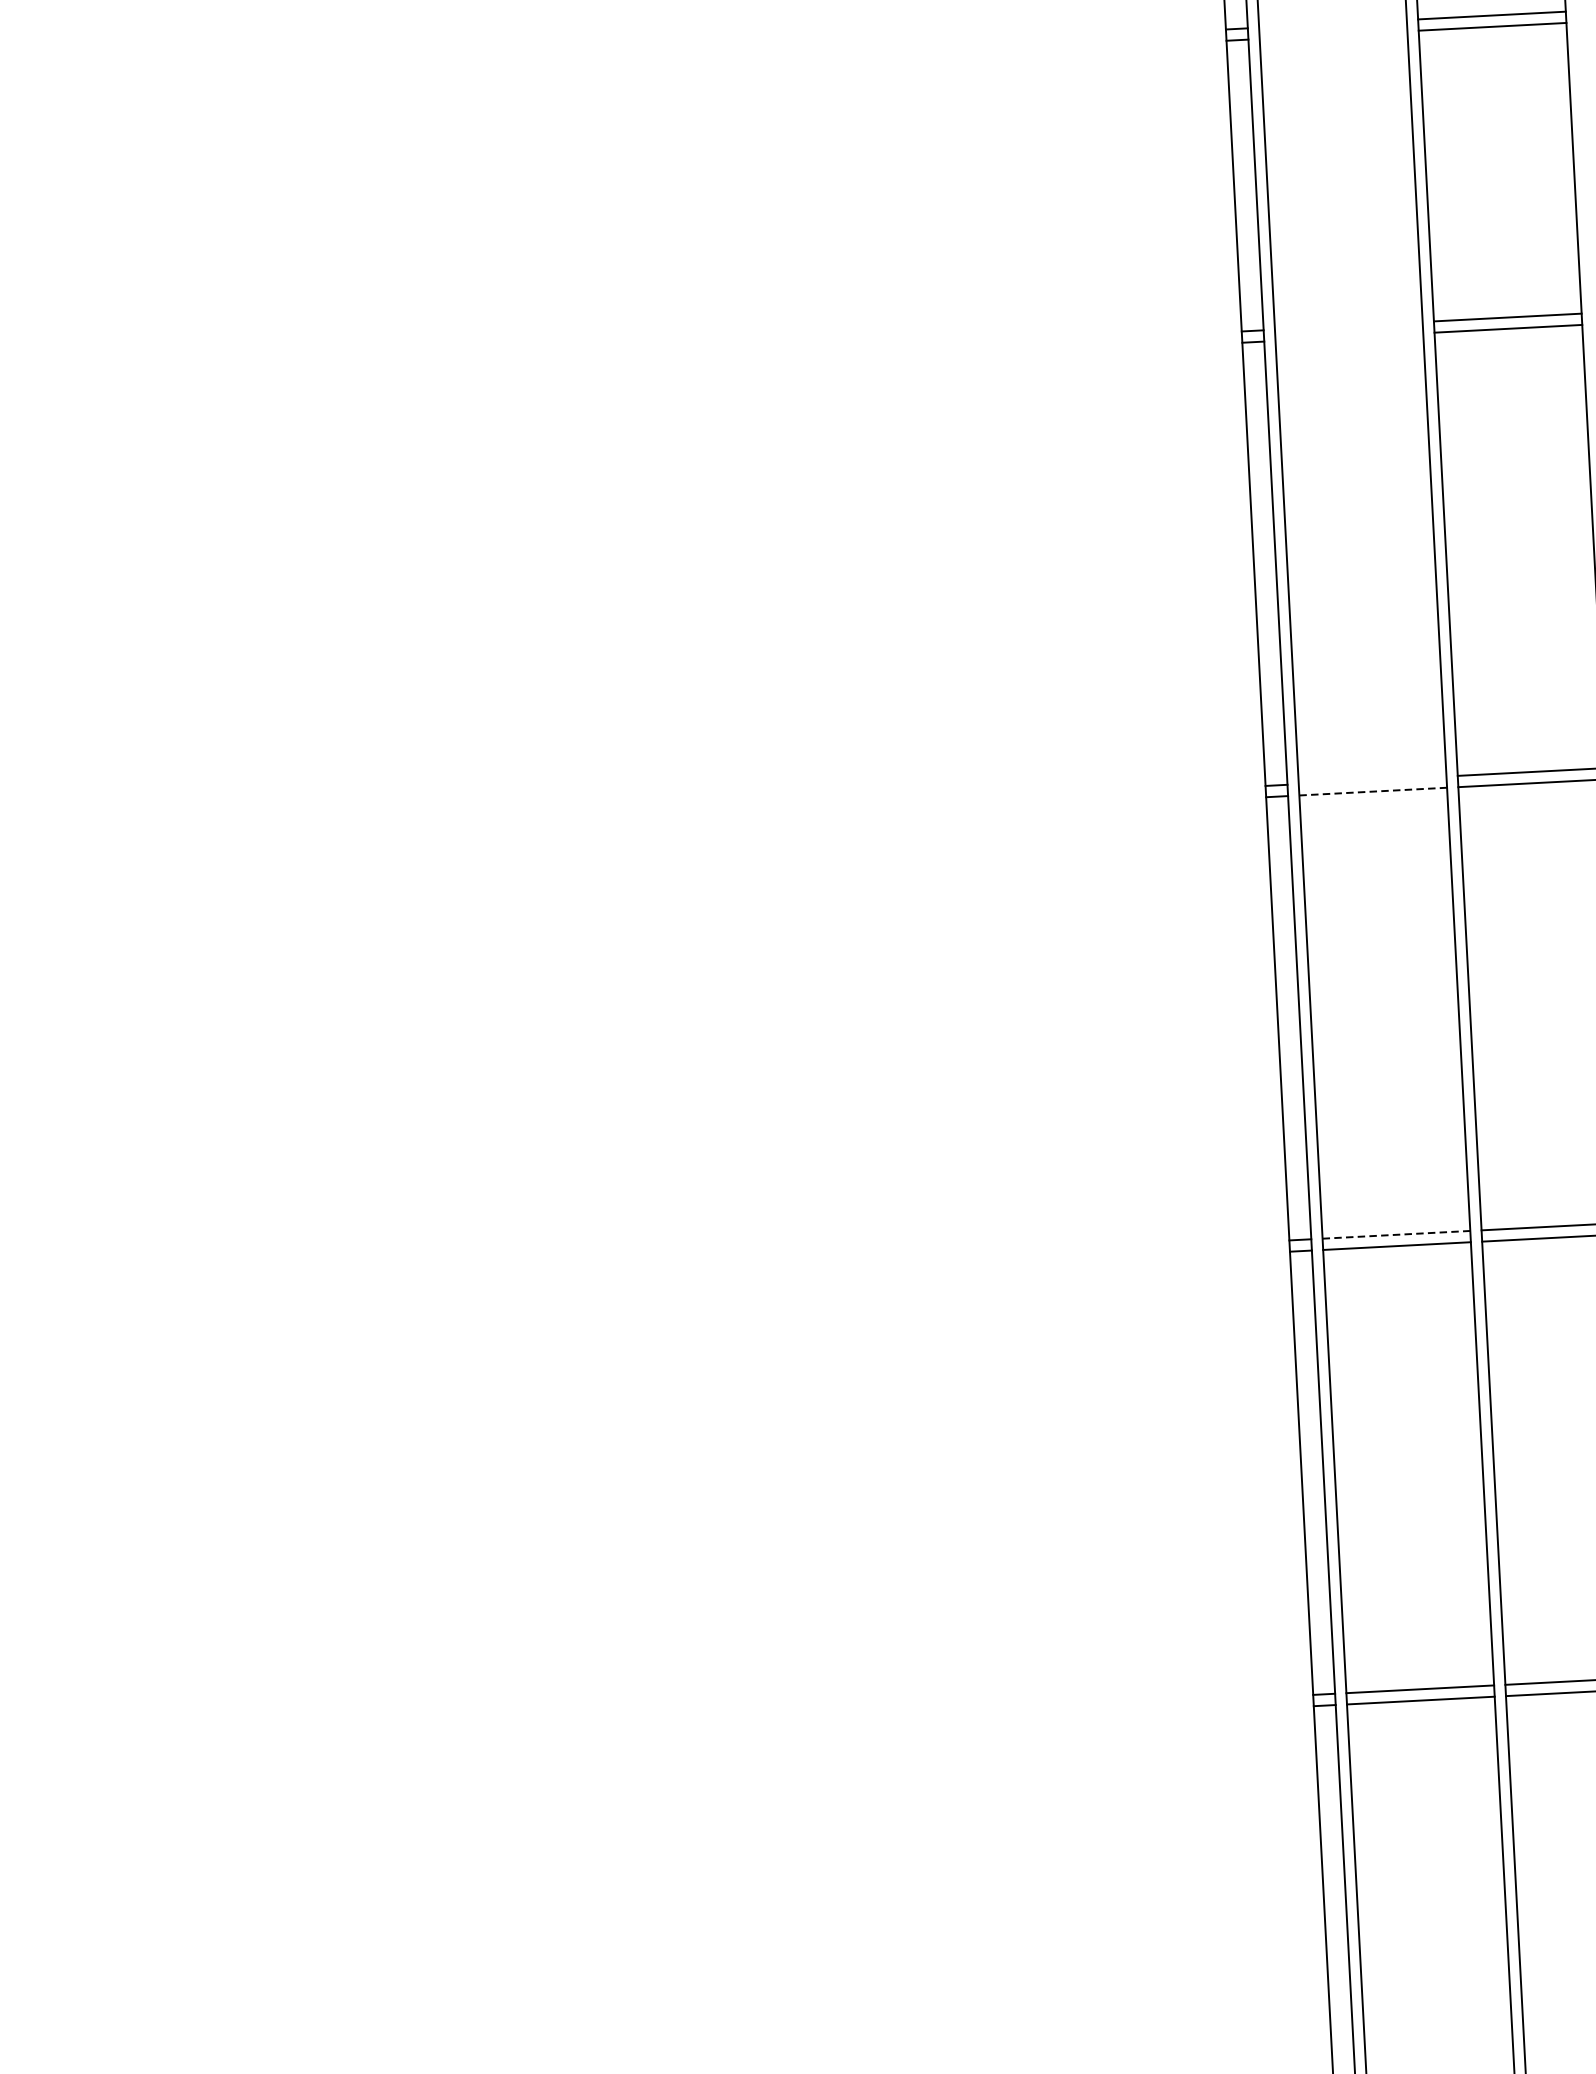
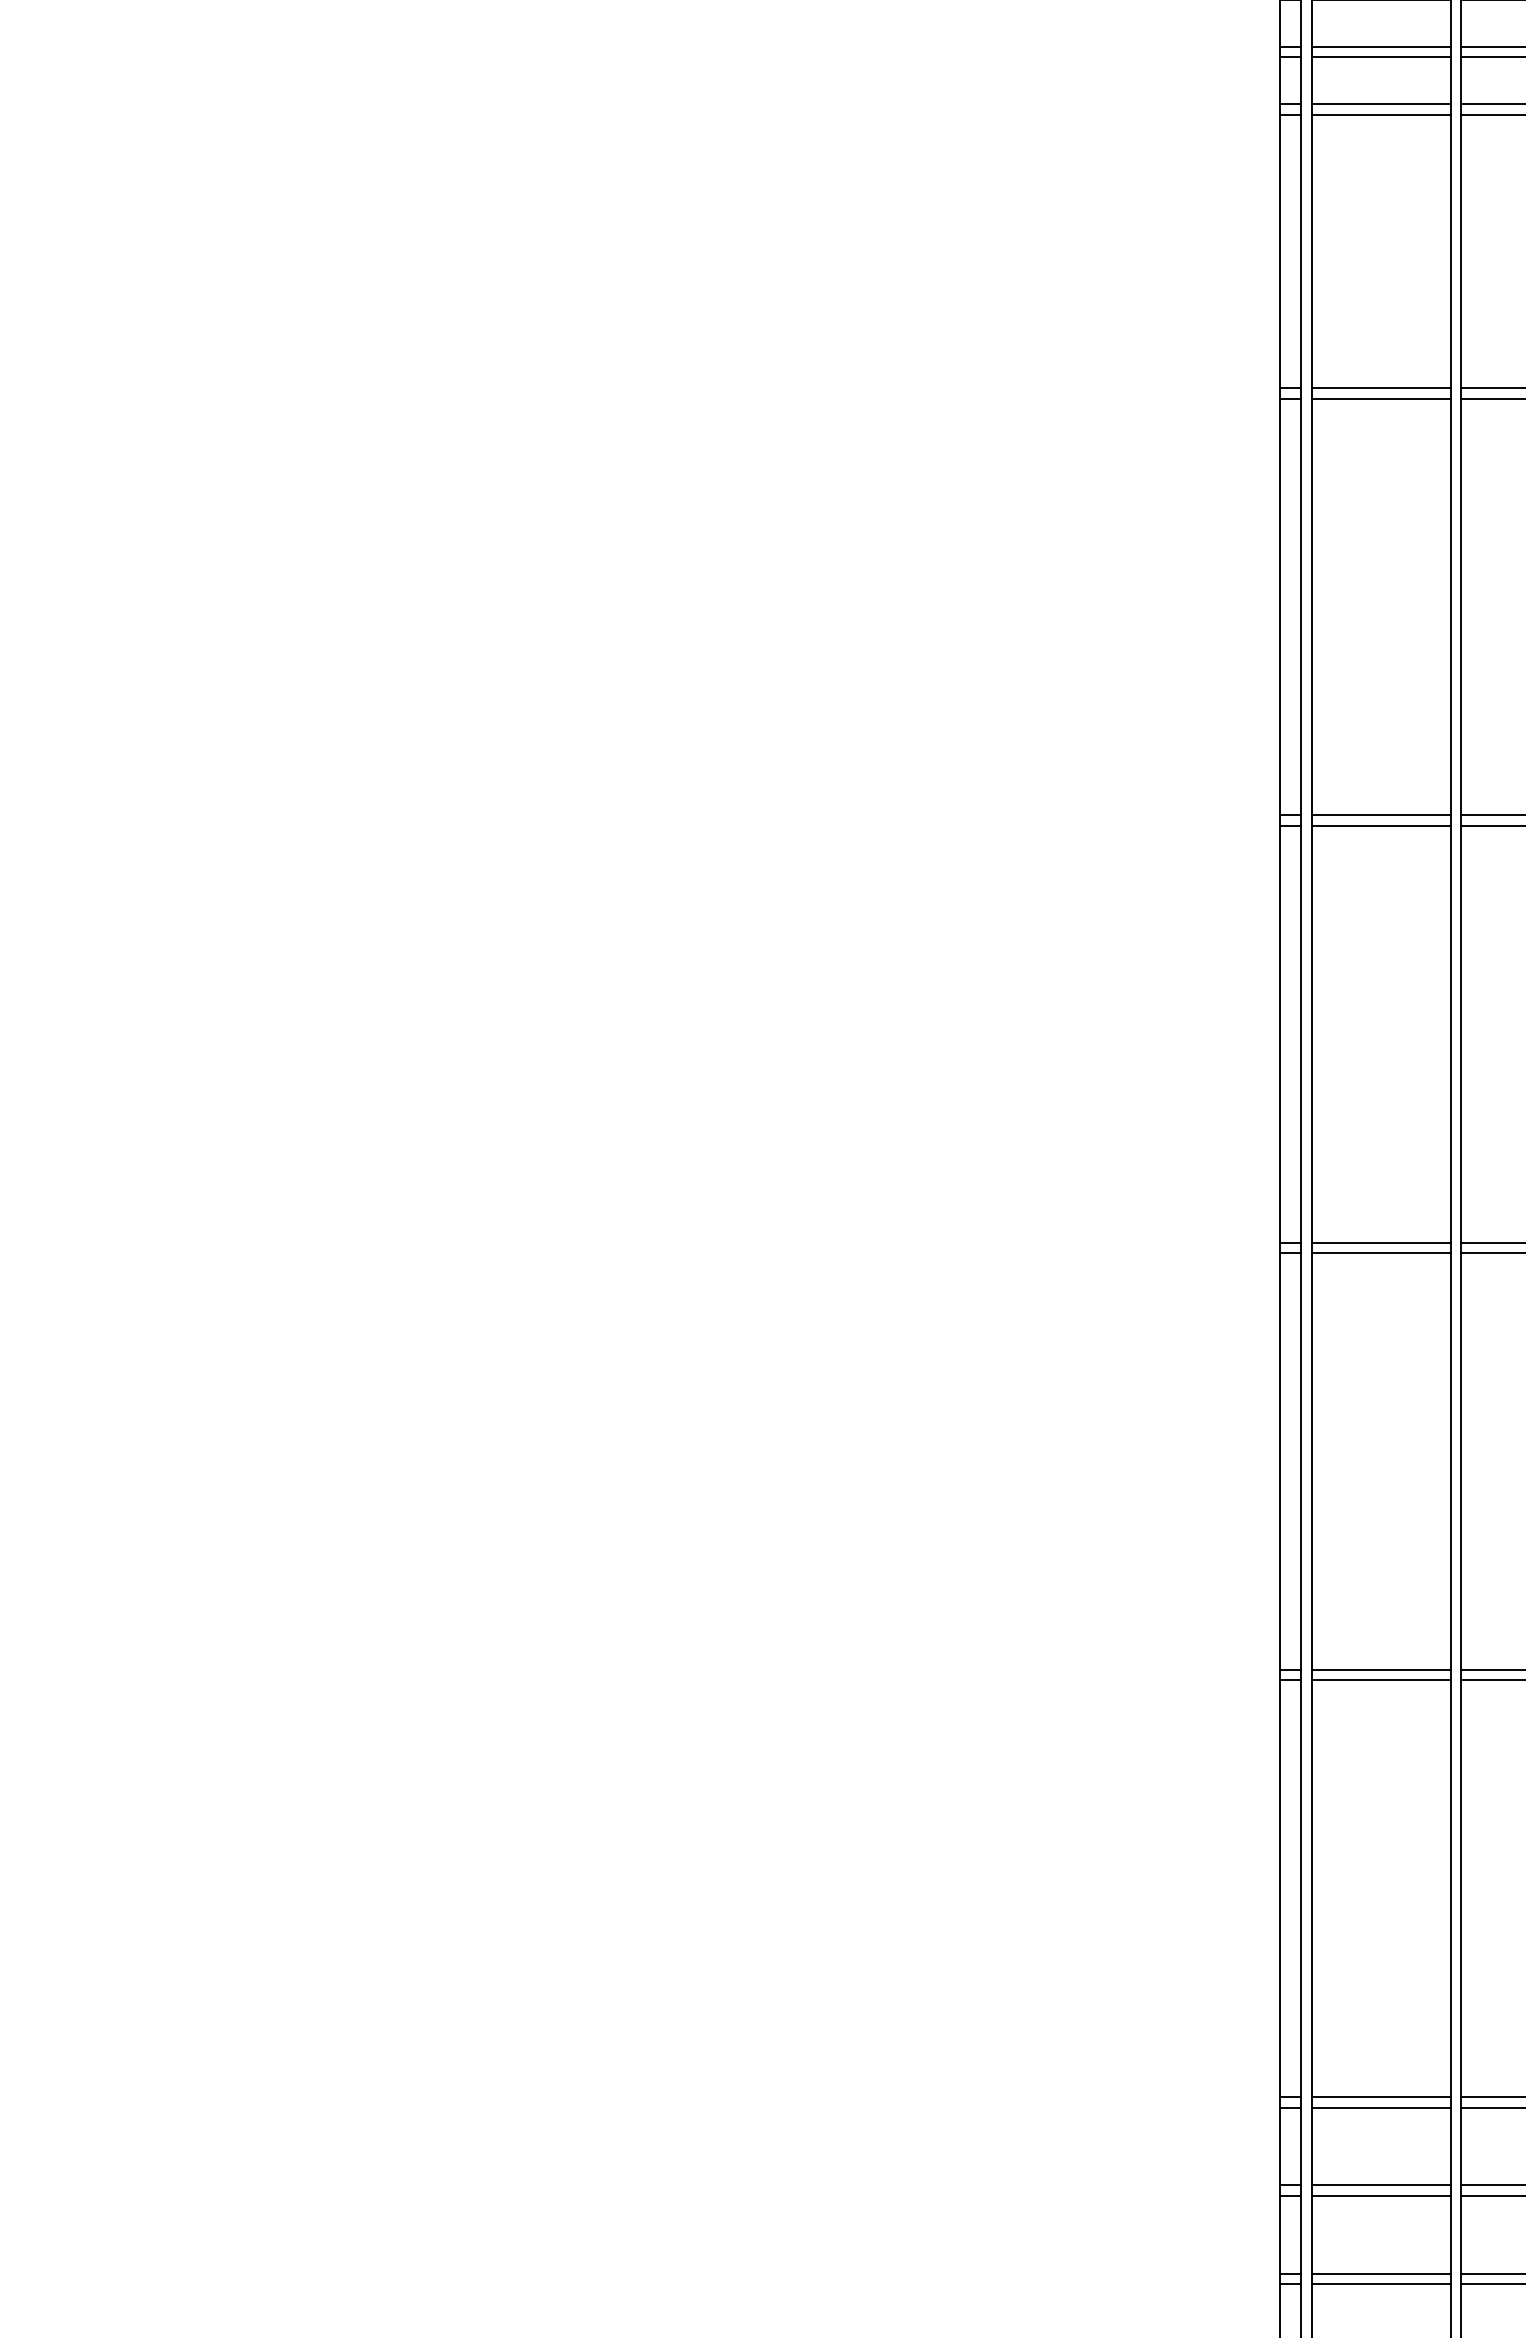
line: (1332, 24) -> (1380, 104), added
line: (1332, 34) -> (1380, 114), added
line: (1348, 326) -> (1380, 388), added
line: (1348, 336) -> (1380, 398), added
line: (1372, 780) -> (1380, 815), added
line: (1373, 791) -> (1381, 825), dashed -> solid
line: (1396, 1234) -> (1381, 1242), dashed -> solid

